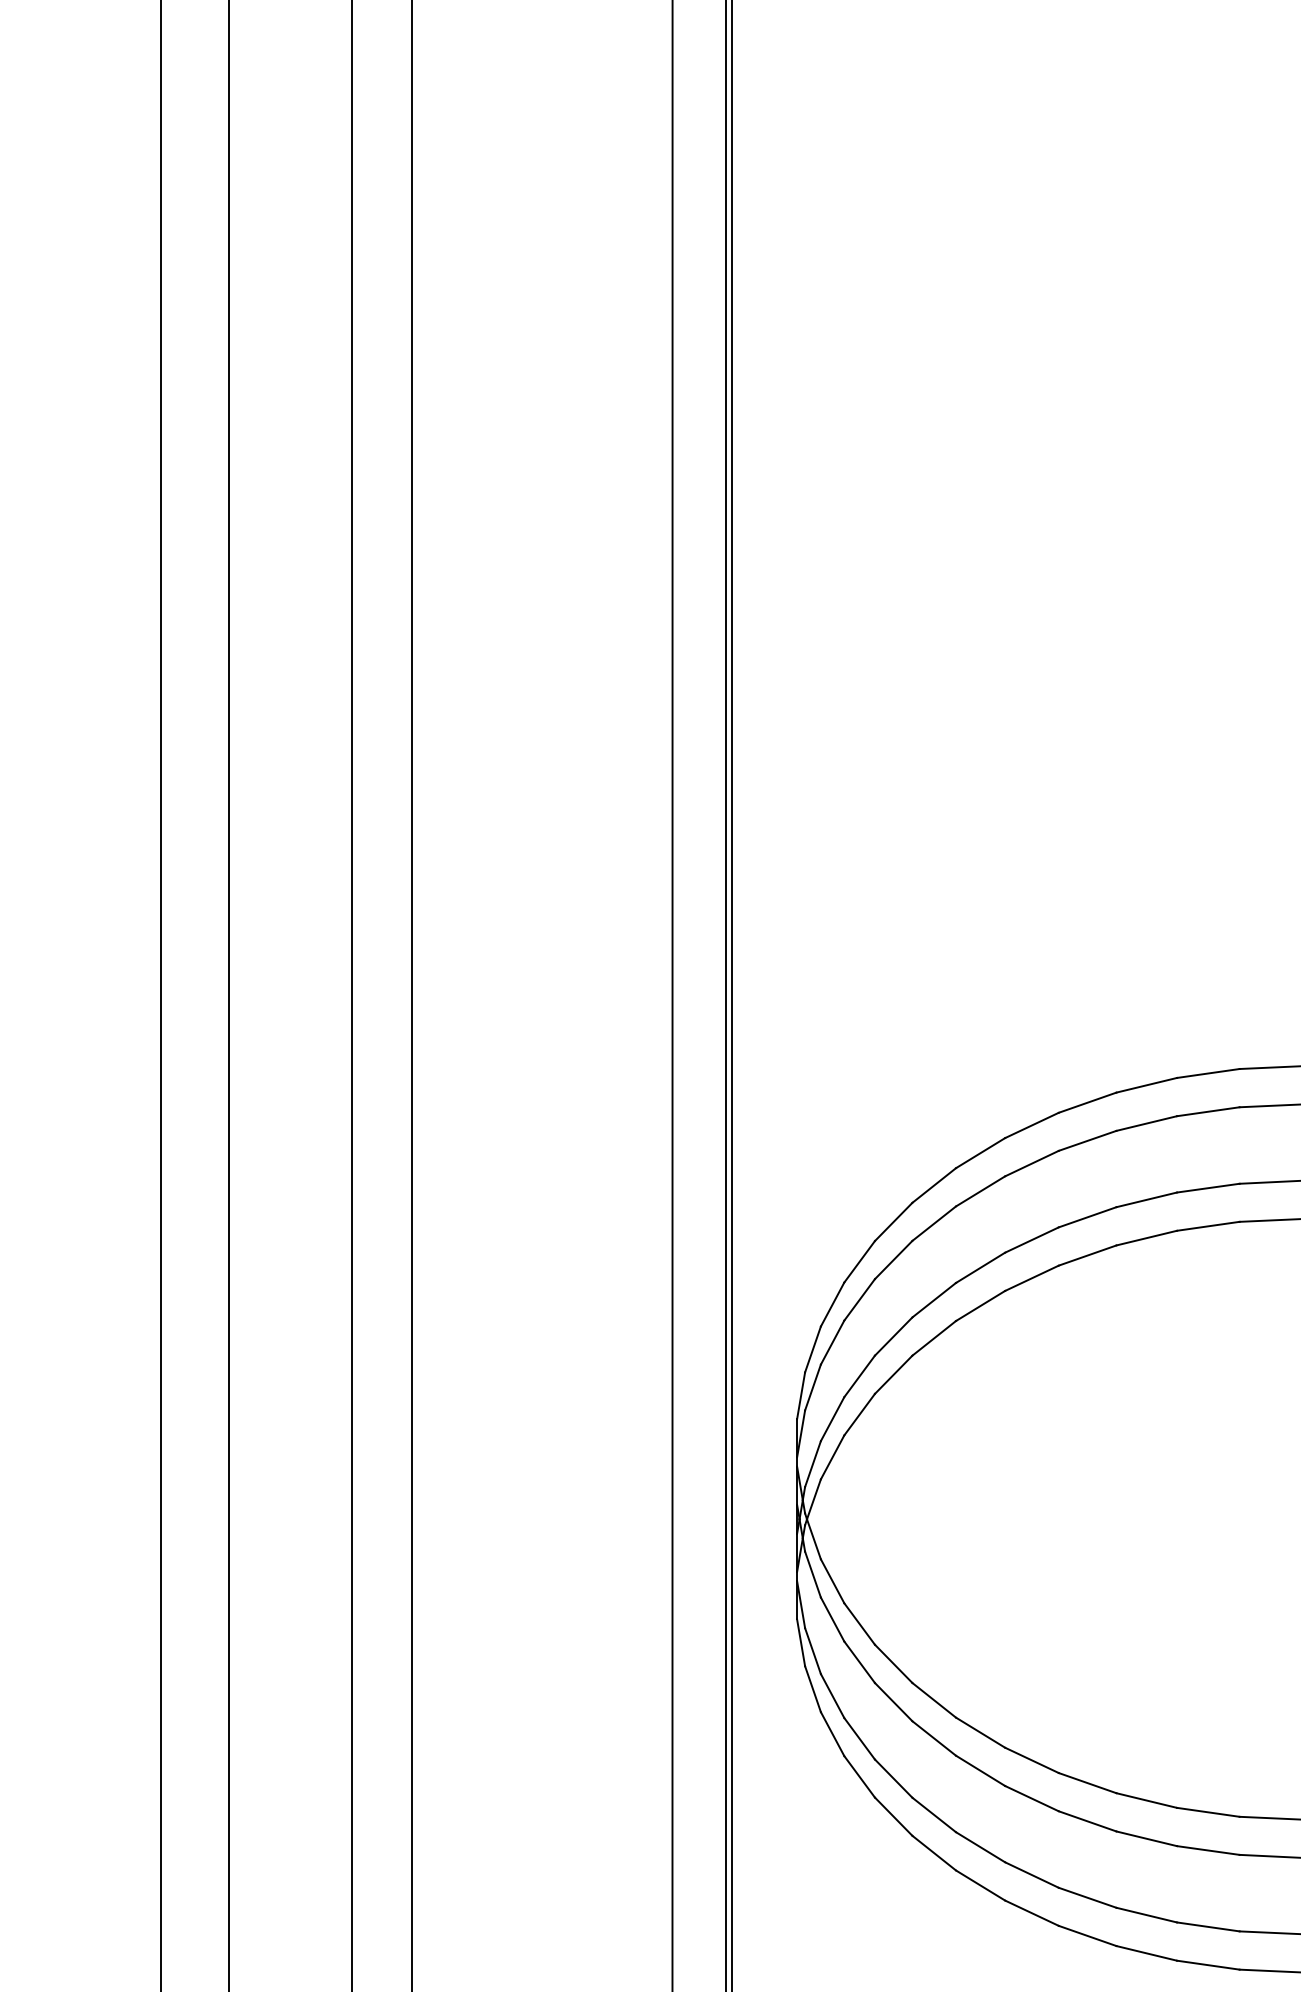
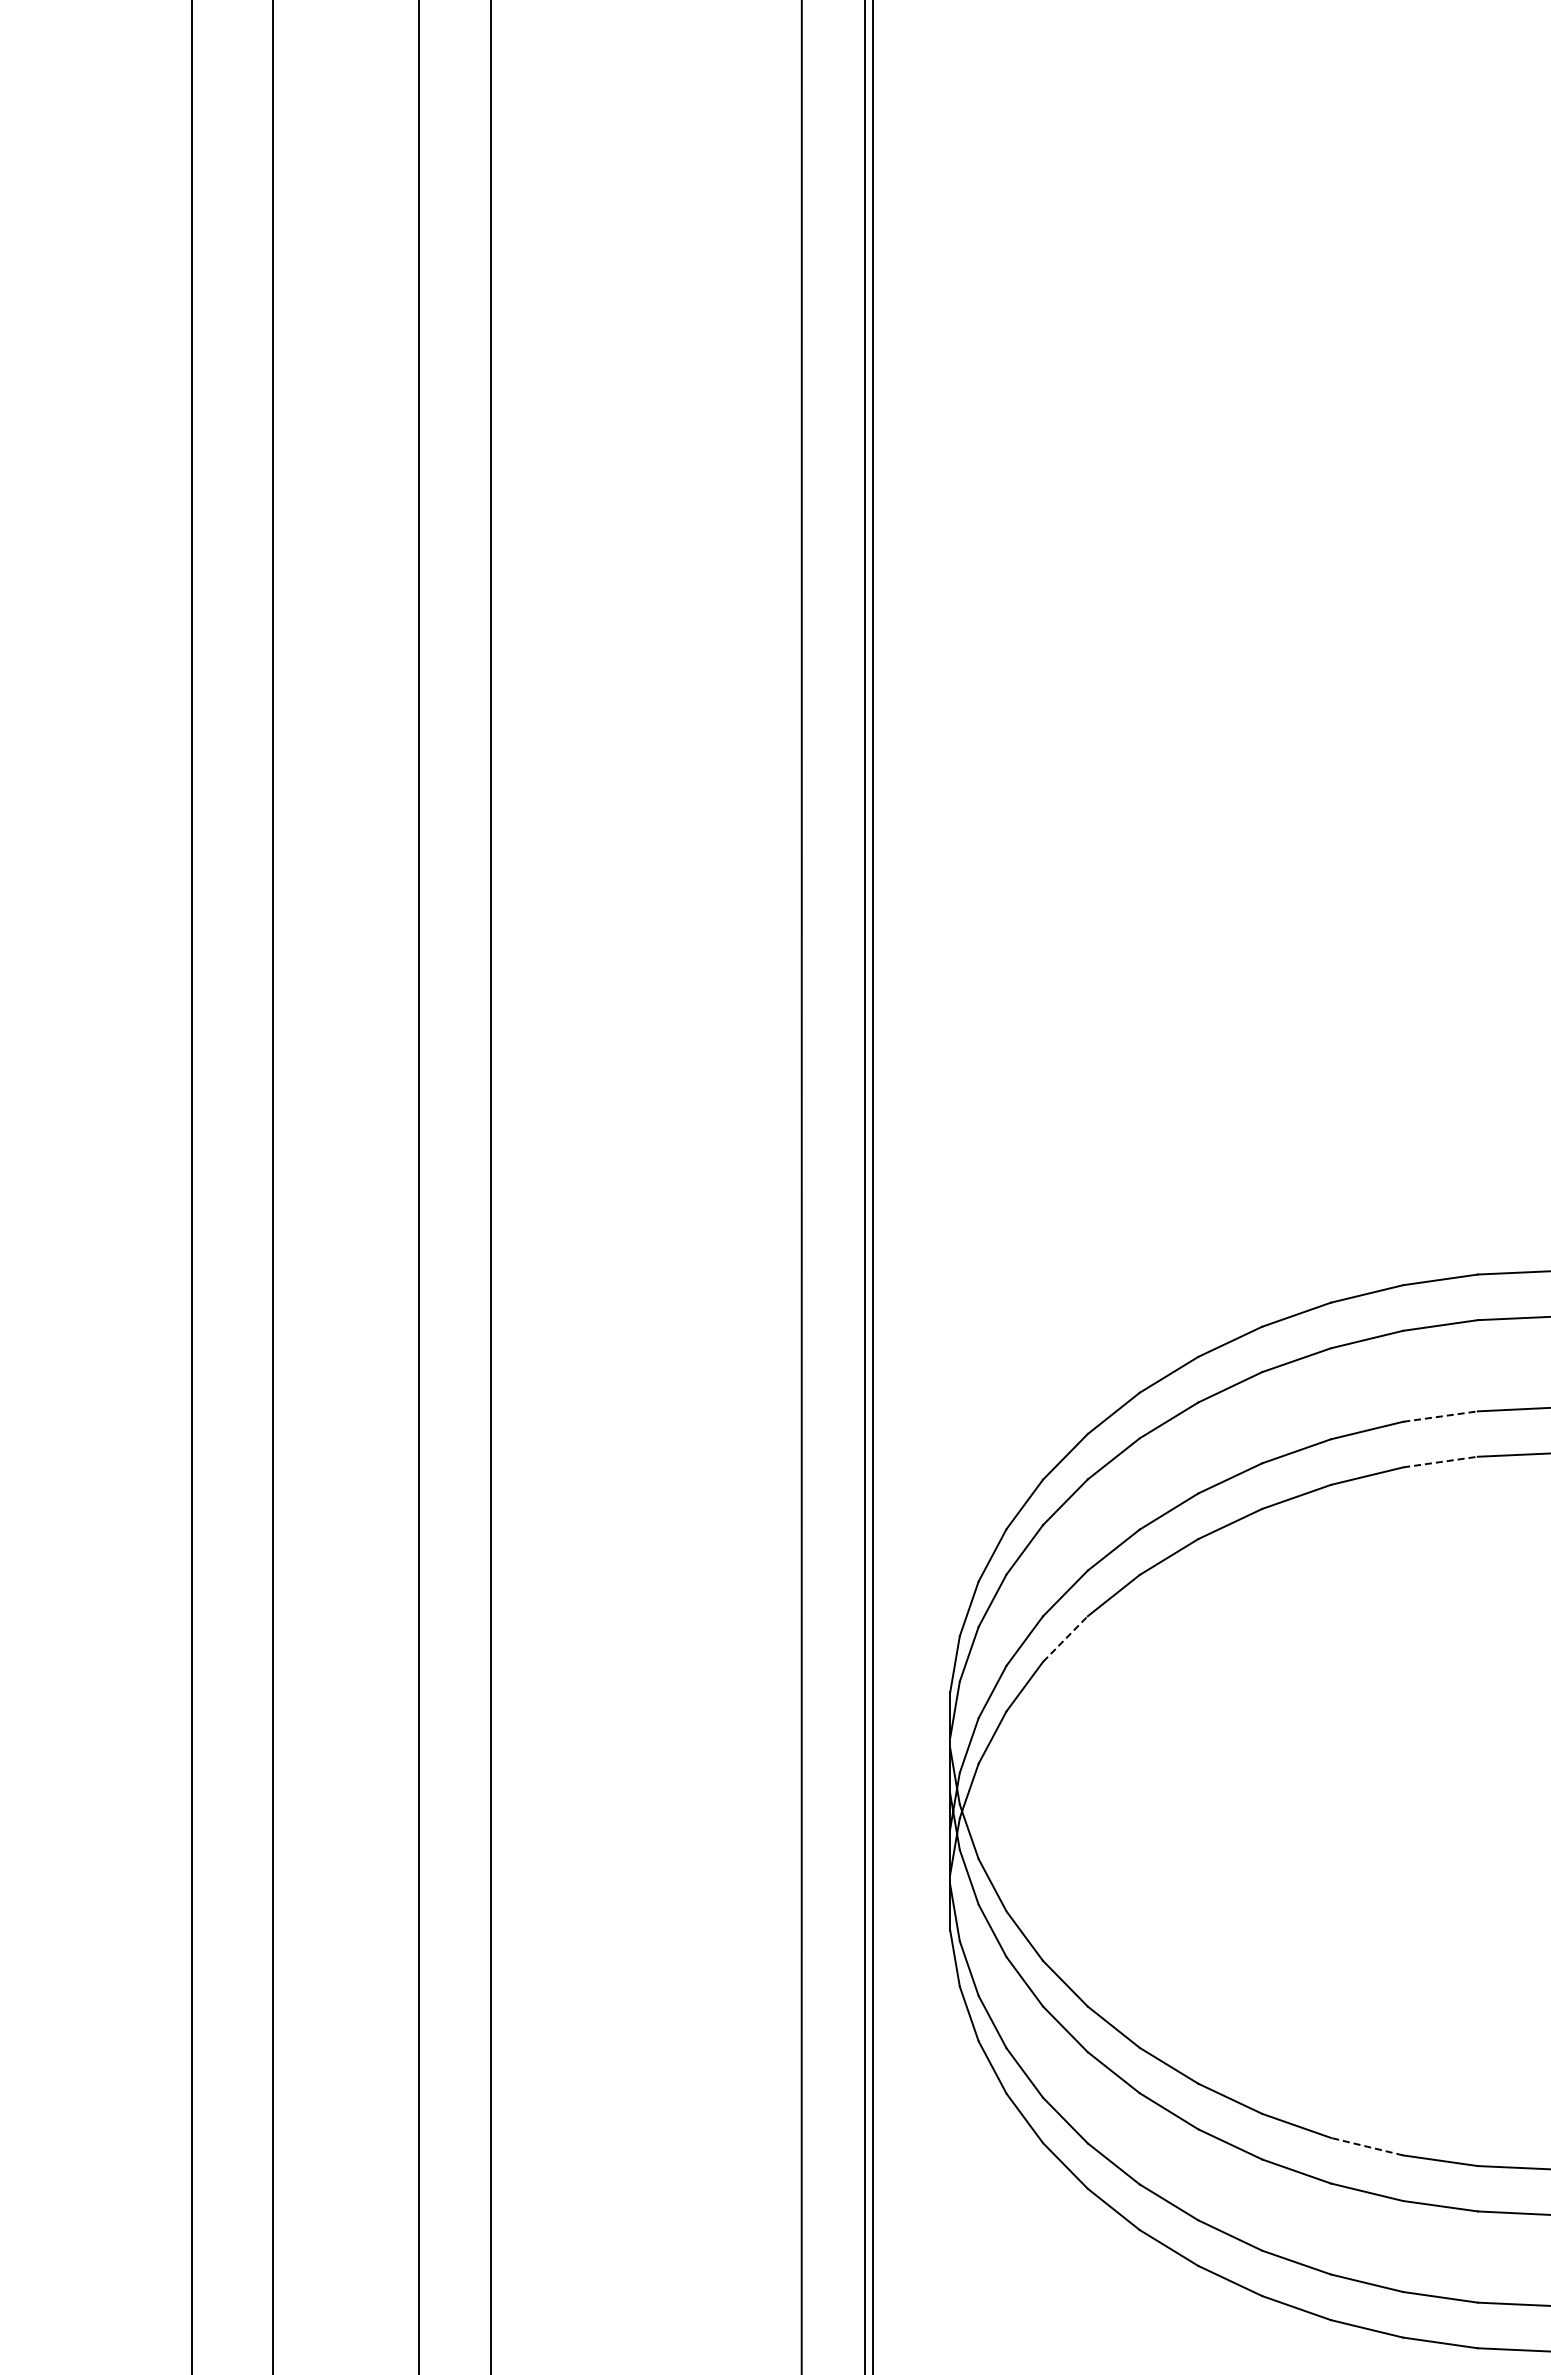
line: (1208, 1188) -> (1440, 1416), solid -> dashed
line: (1208, 1226) -> (1440, 1462), solid -> dashed
line: (893, 1375) -> (1065, 1639), solid -> dashed
line: (1146, 1800) -> (1366, 2146), solid -> dashed

